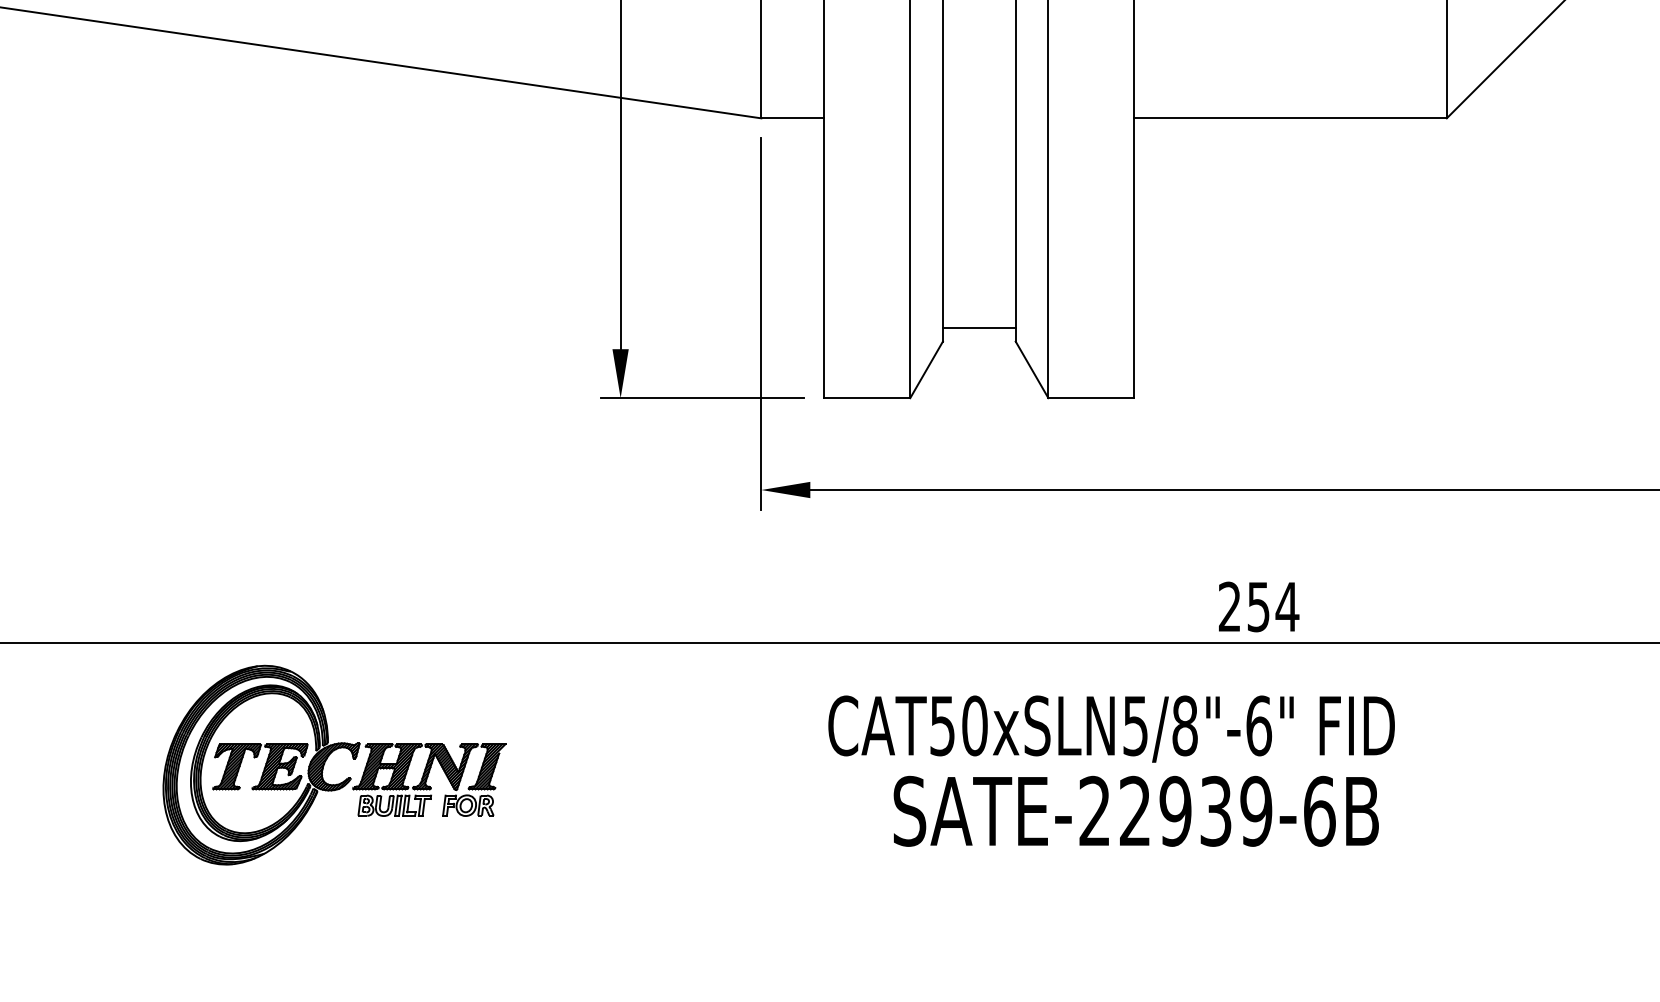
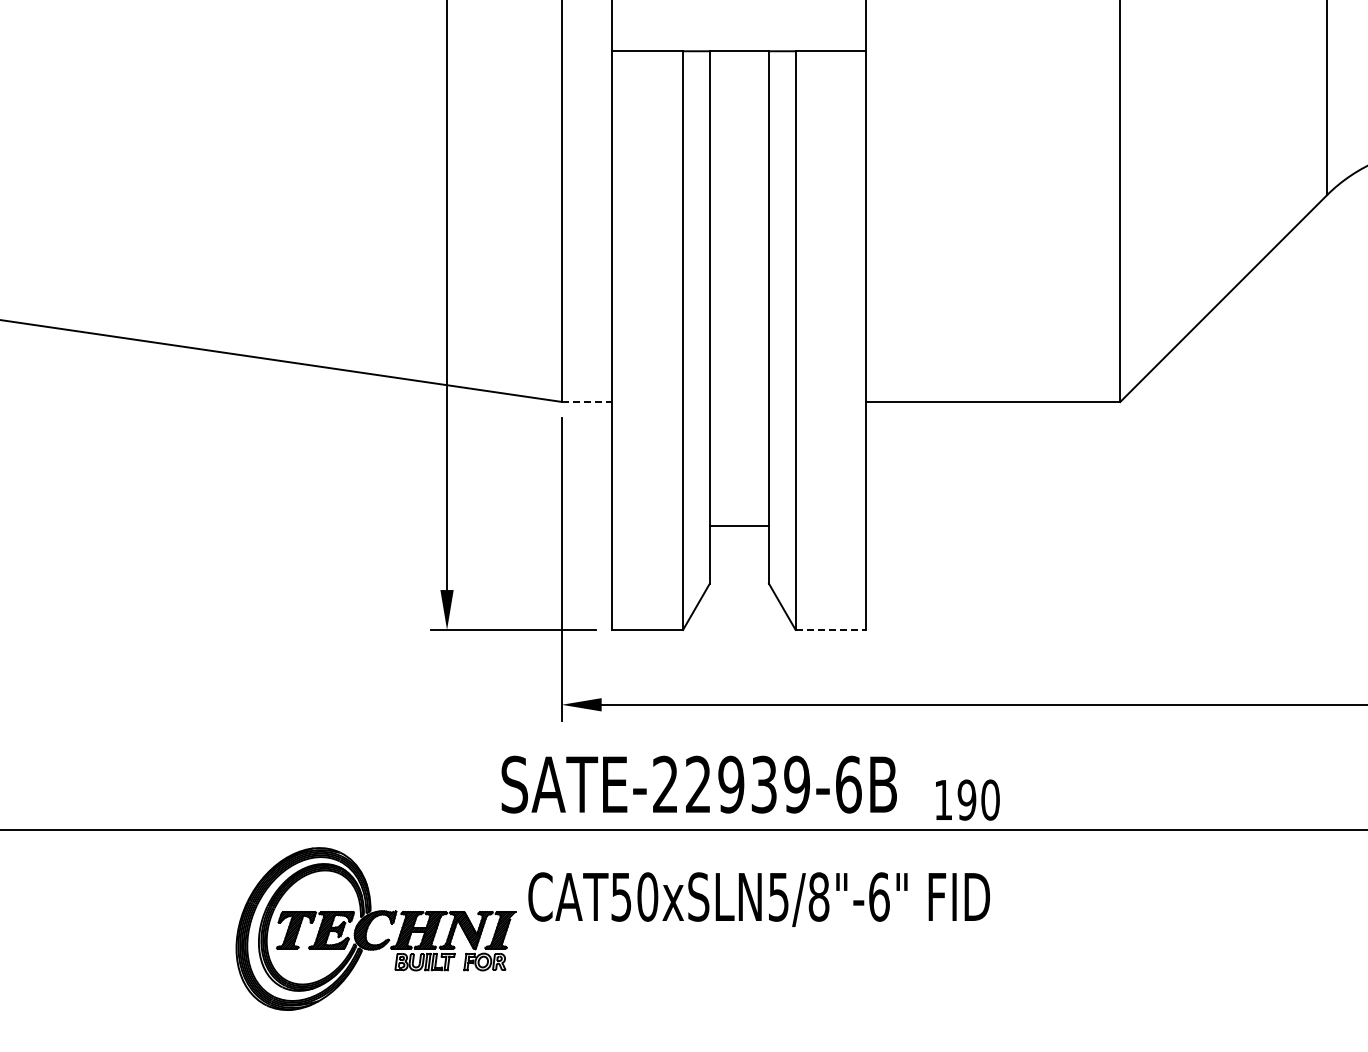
line: (792, 117) -> (587, 401), solid -> dashed
line: (979, 328) -> (739, 526), moved
line: (1092, 397) -> (831, 629), solid -> dashed
text: (1259, 606) -> (967, 799), 254 -> 190
text: (1110, 728) -> (758, 899), moved
part: (327, 759) -> (370, 924), moved
text: (1135, 811) -> (698, 784), moved

